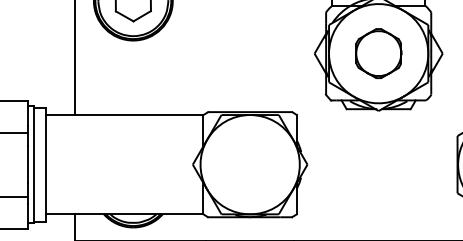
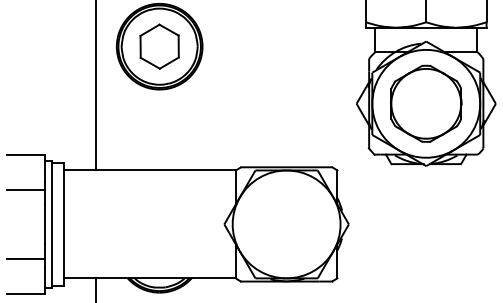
part: (378, 53) -> (426, 103), size x1.43

